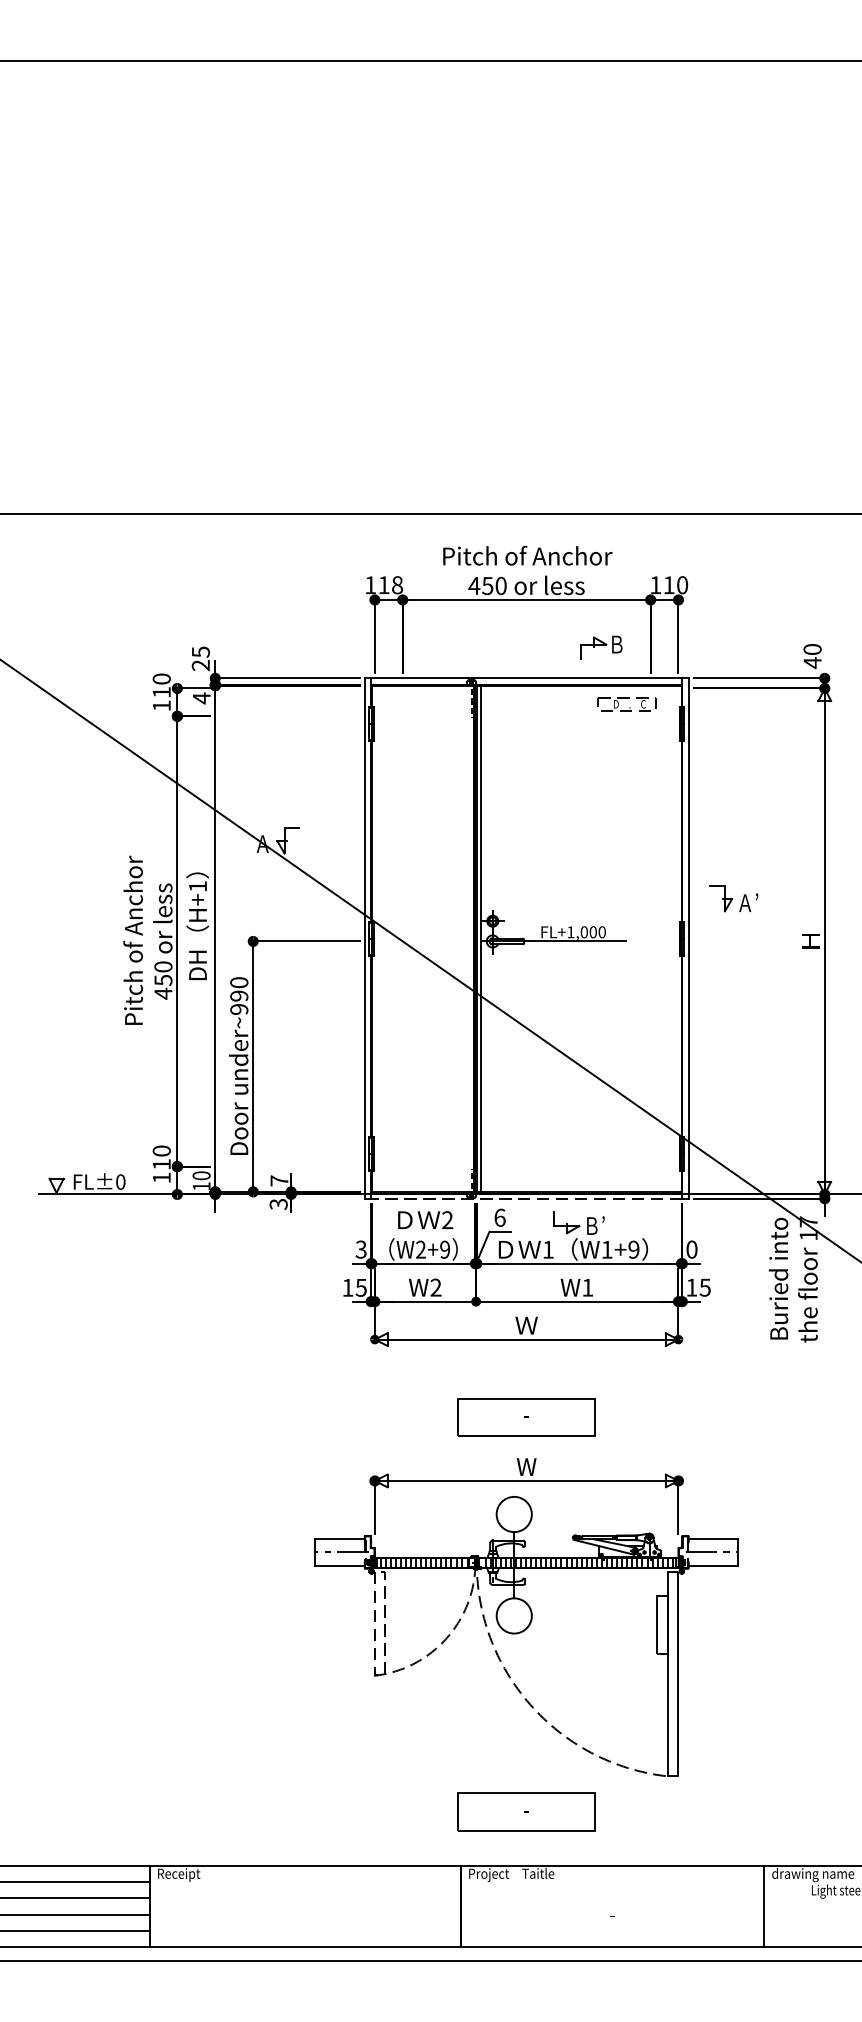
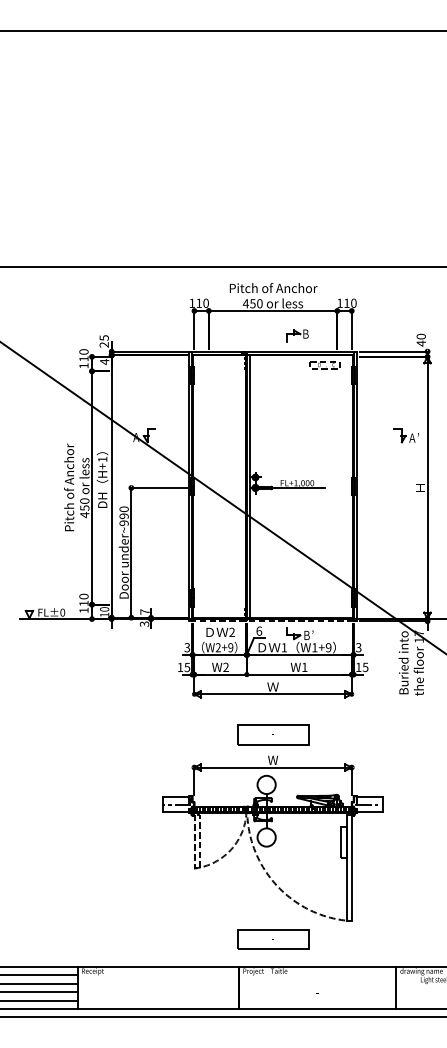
text: (396, 585) -> (205, 303), 118 -> 110
part: (600, 647) -> (297, 335), moved
part: (732, 898) -> (405, 435), moved
text: (691, 1249) -> (358, 647), 0 -> 3

